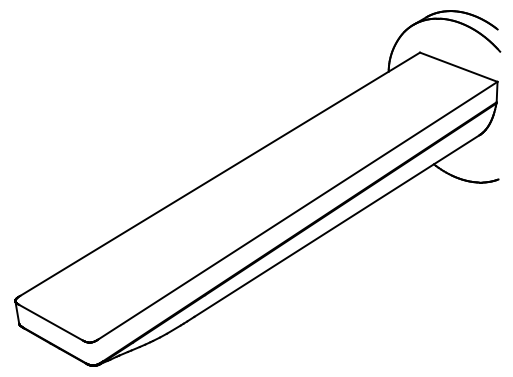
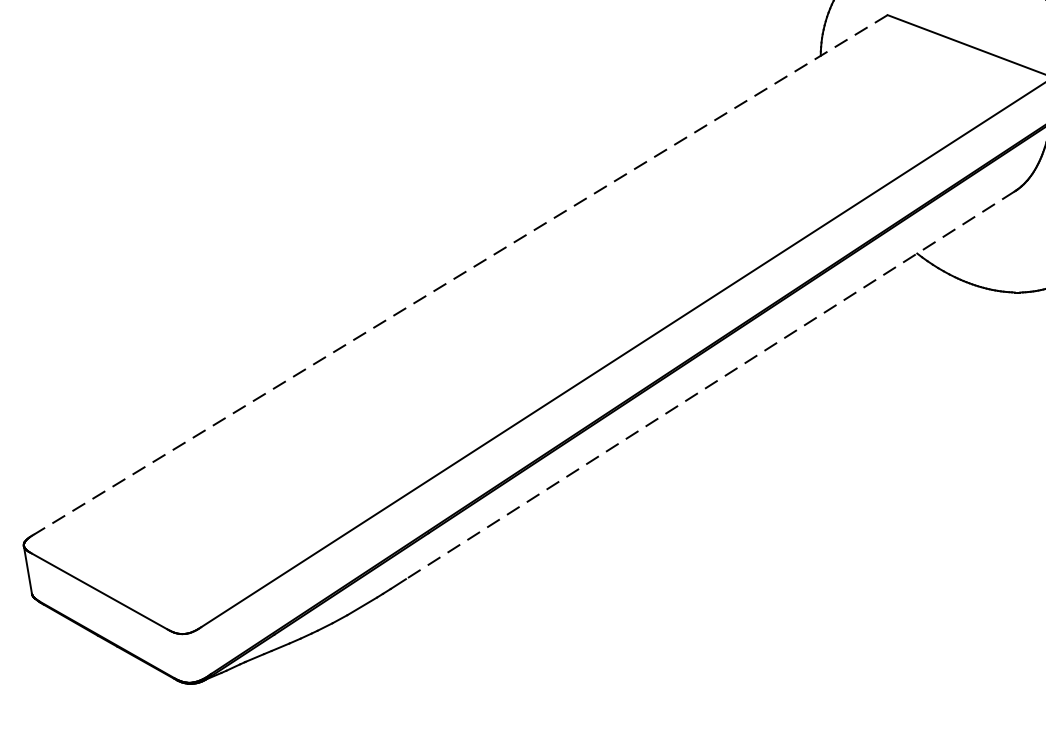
line: (219, 174) -> (459, 275), solid -> dashed
line: (336, 226) -> (709, 386), solid -> dashed

